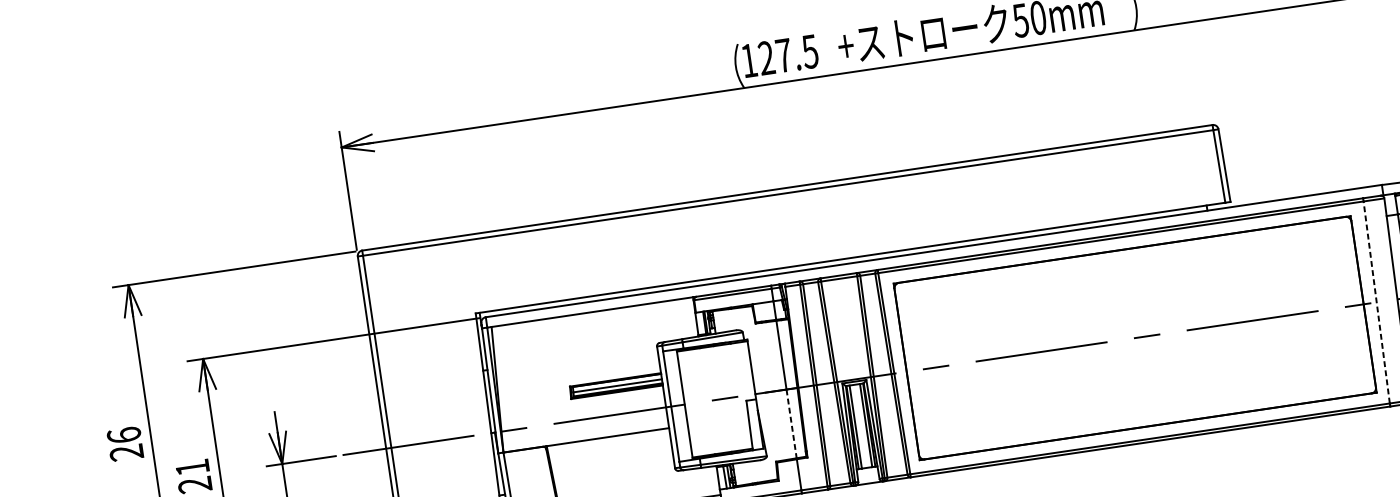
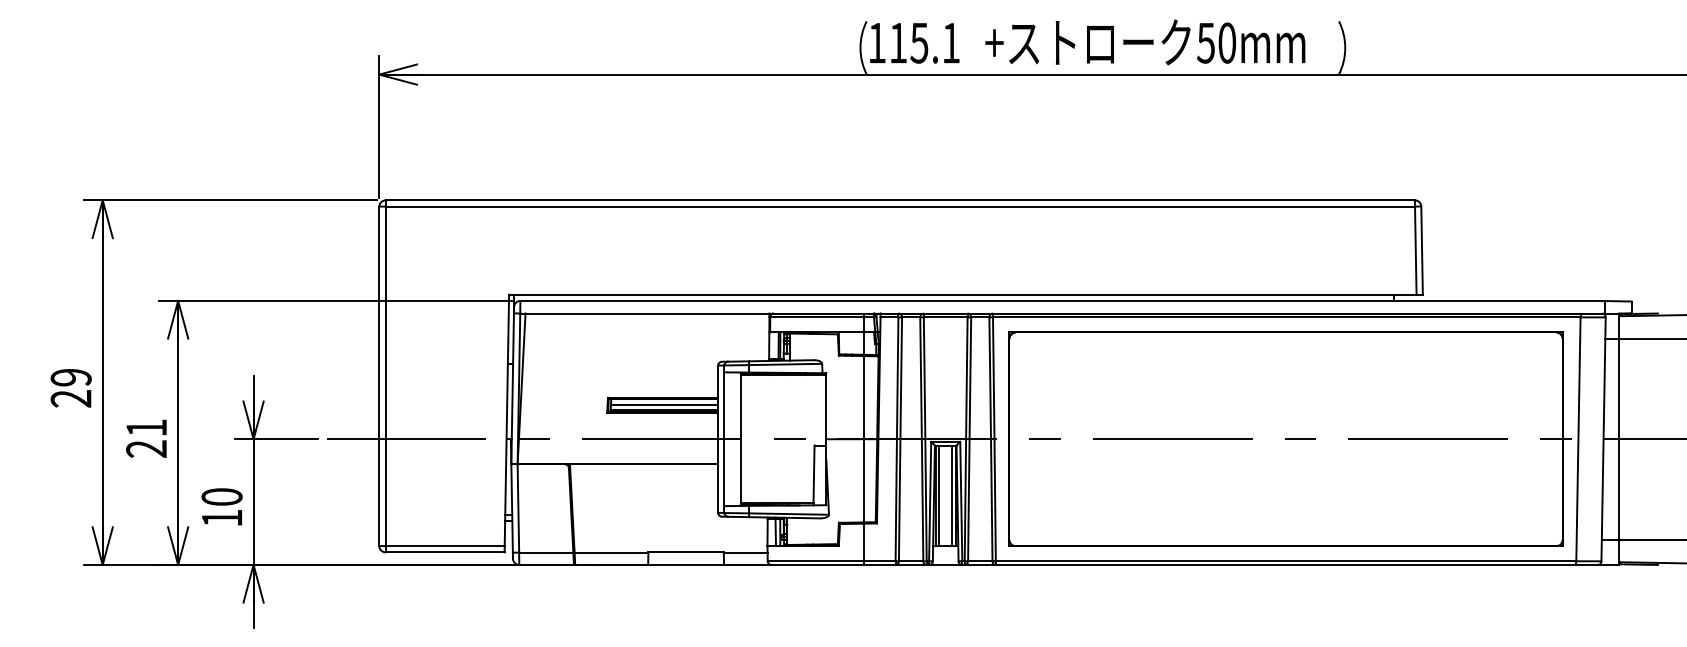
text: (788, 54) -> (924, 42), 127.5 -> 115.1
line: (1376, 302) -> (1578, 439), dashed -> solid
line: (791, 423) -> (864, 480), dashed -> solid
text: (123, 435) -> (70, 377), 26 -> 29

